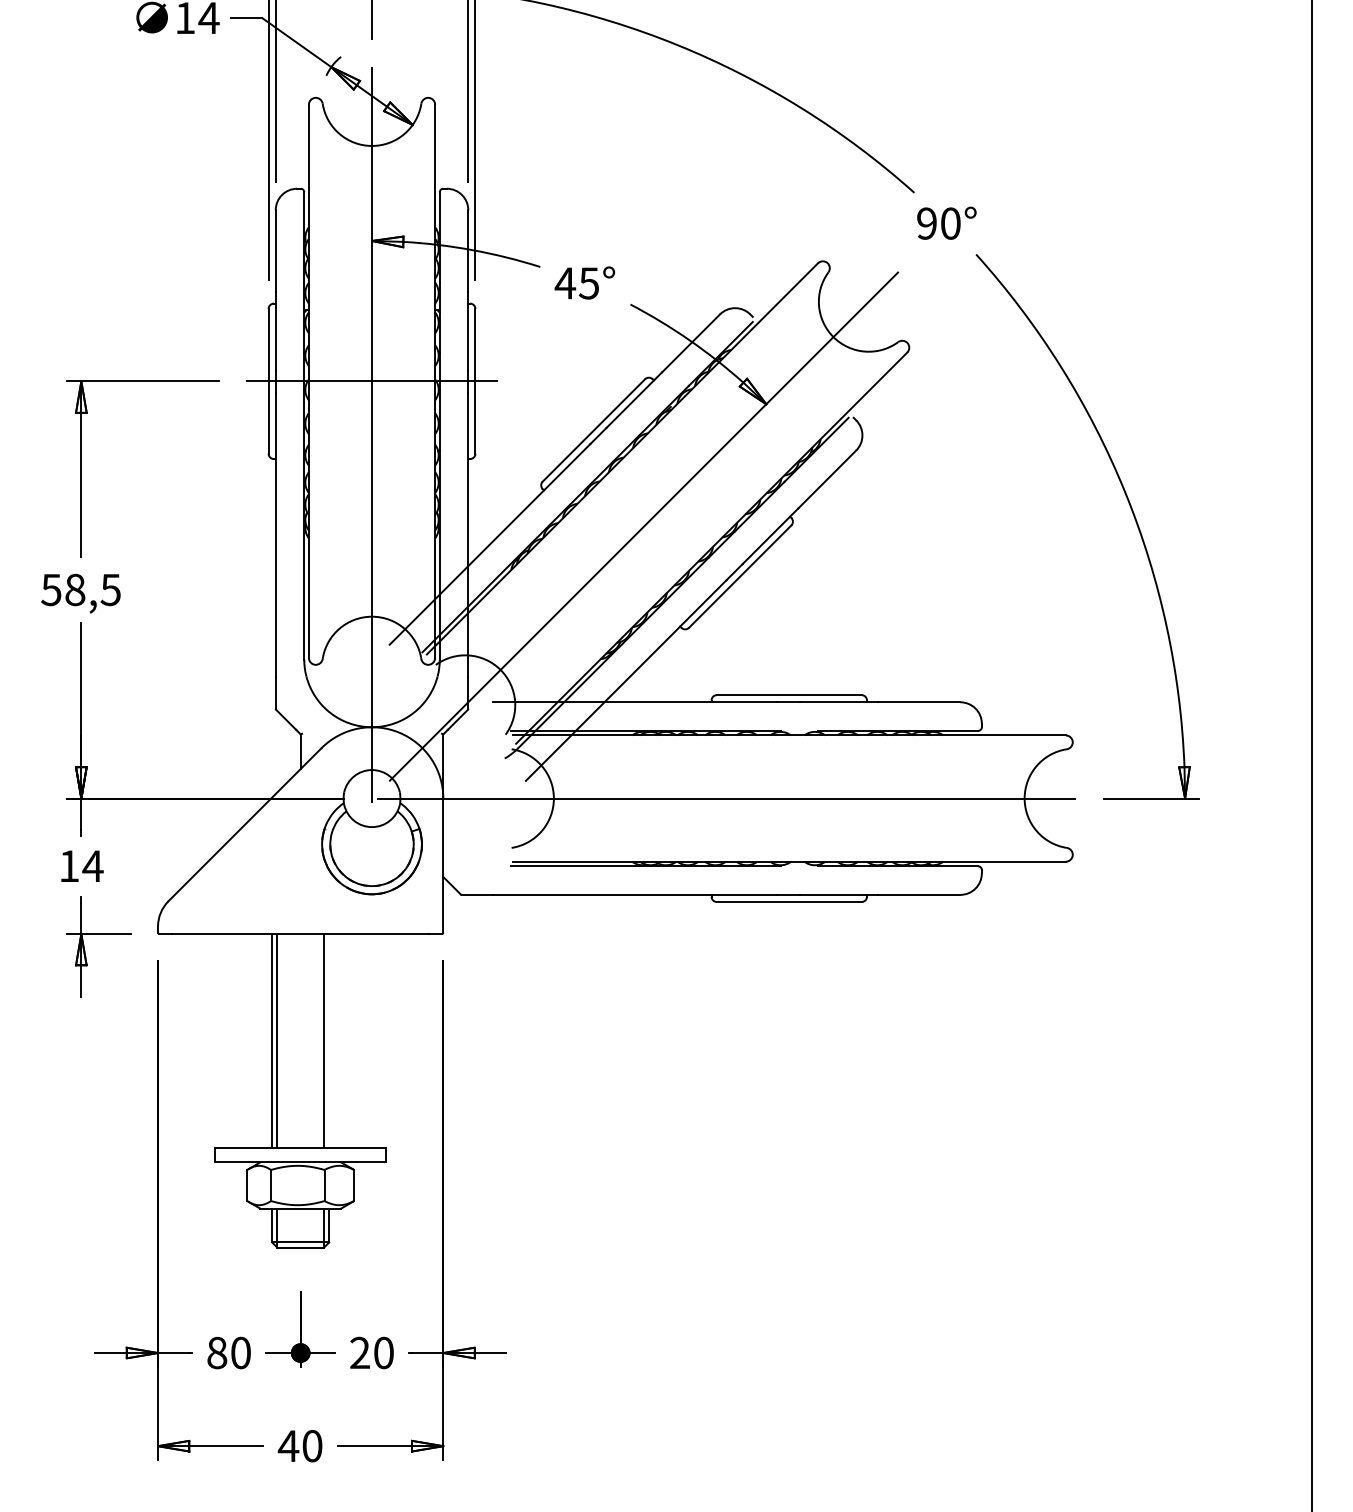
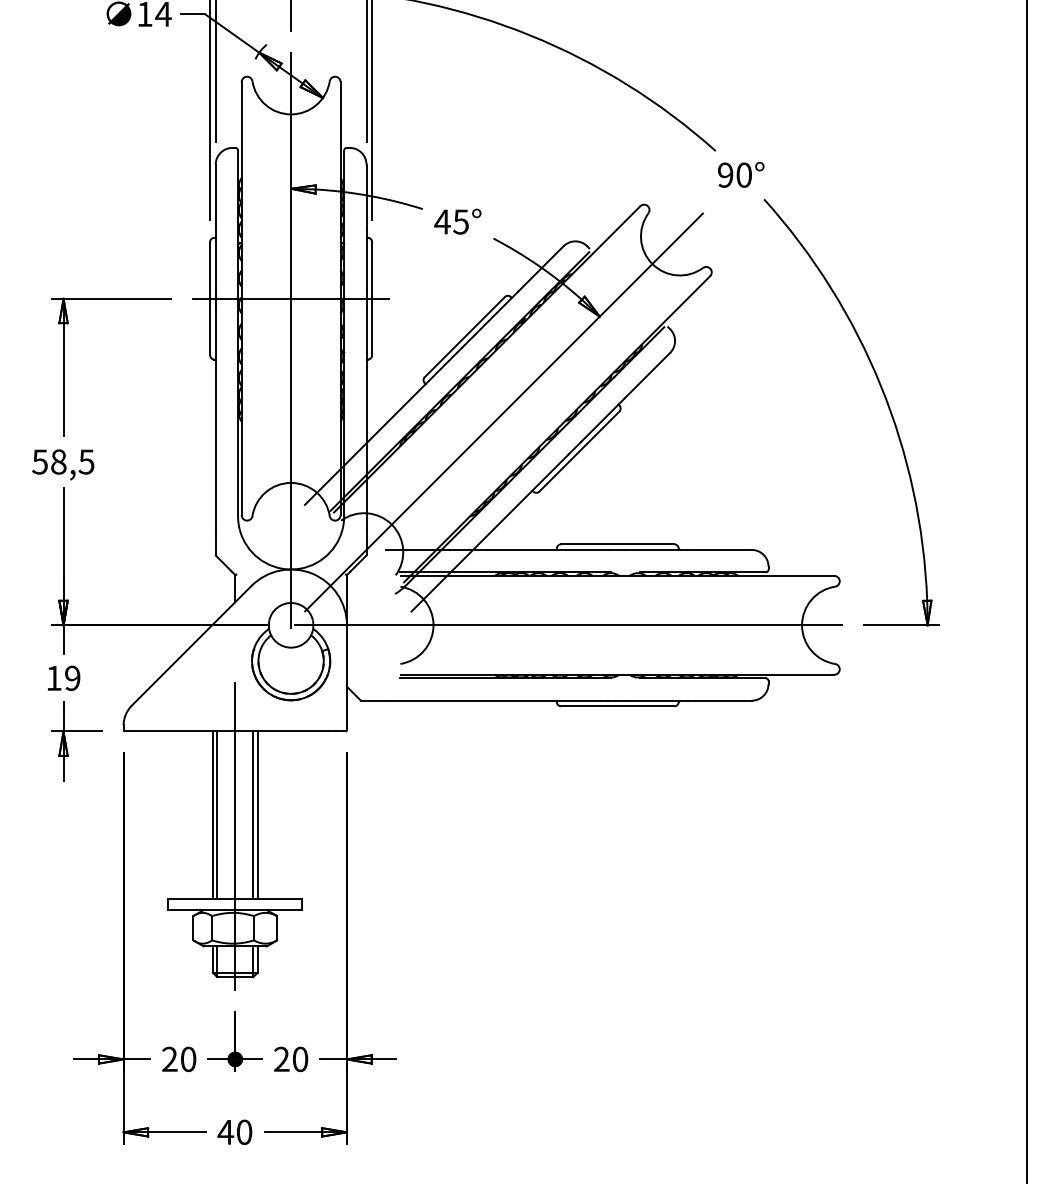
text: (92, 865) -> (72, 677), 14 -> 19
line: (329, 1040) -> (257, 814), added
line: (300, 1068) -> (235, 836), added
text: (216, 1353) -> (169, 1059), 80 -> 20

